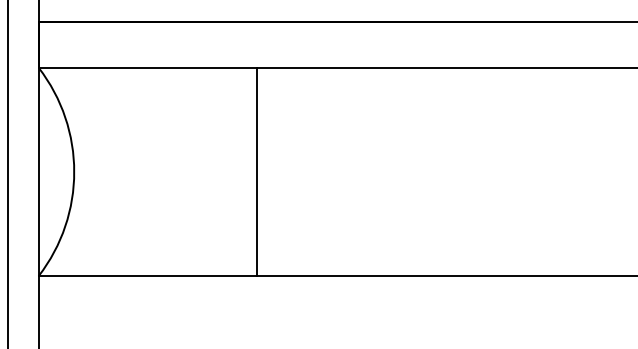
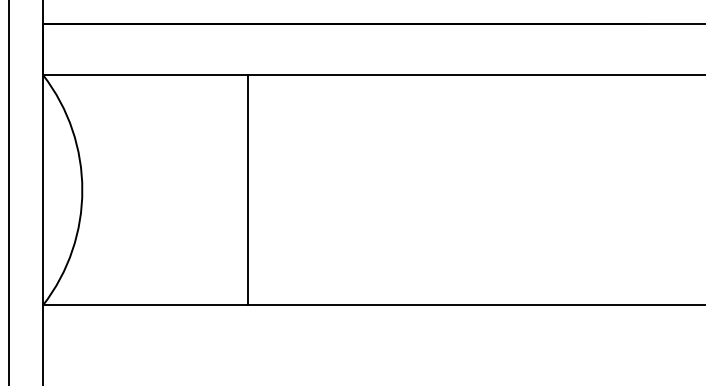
line: (257, 172) -> (248, 190), moved

